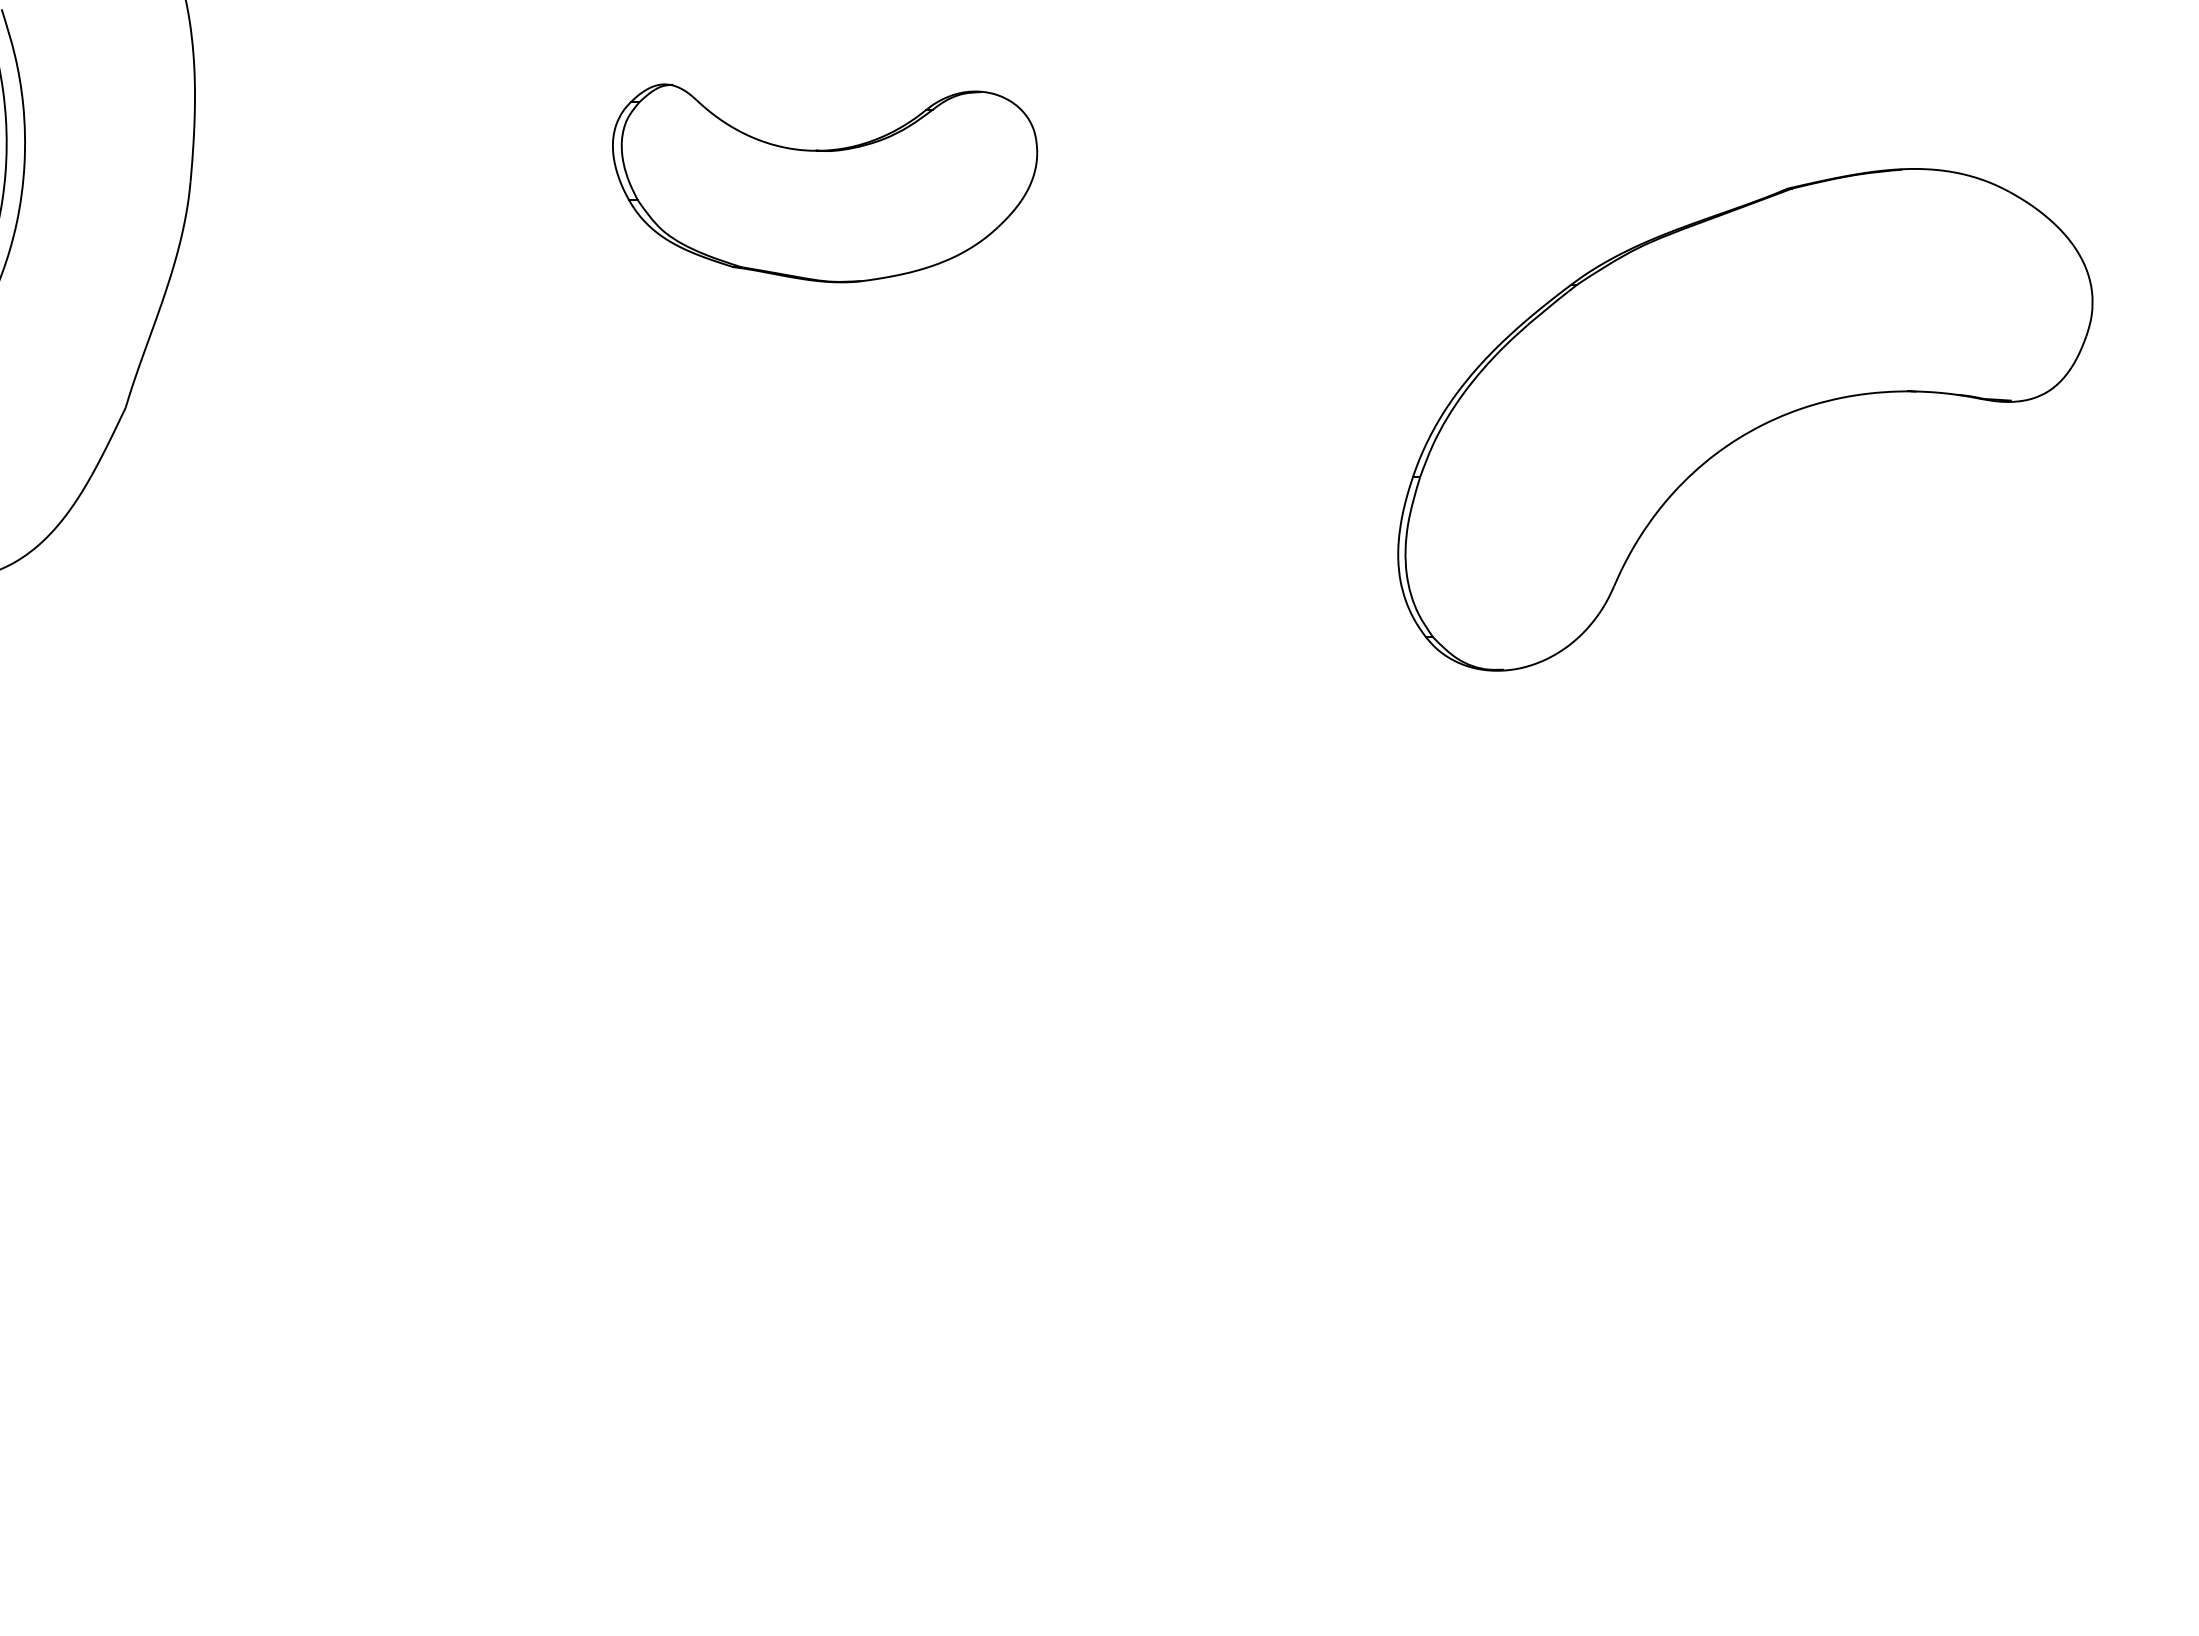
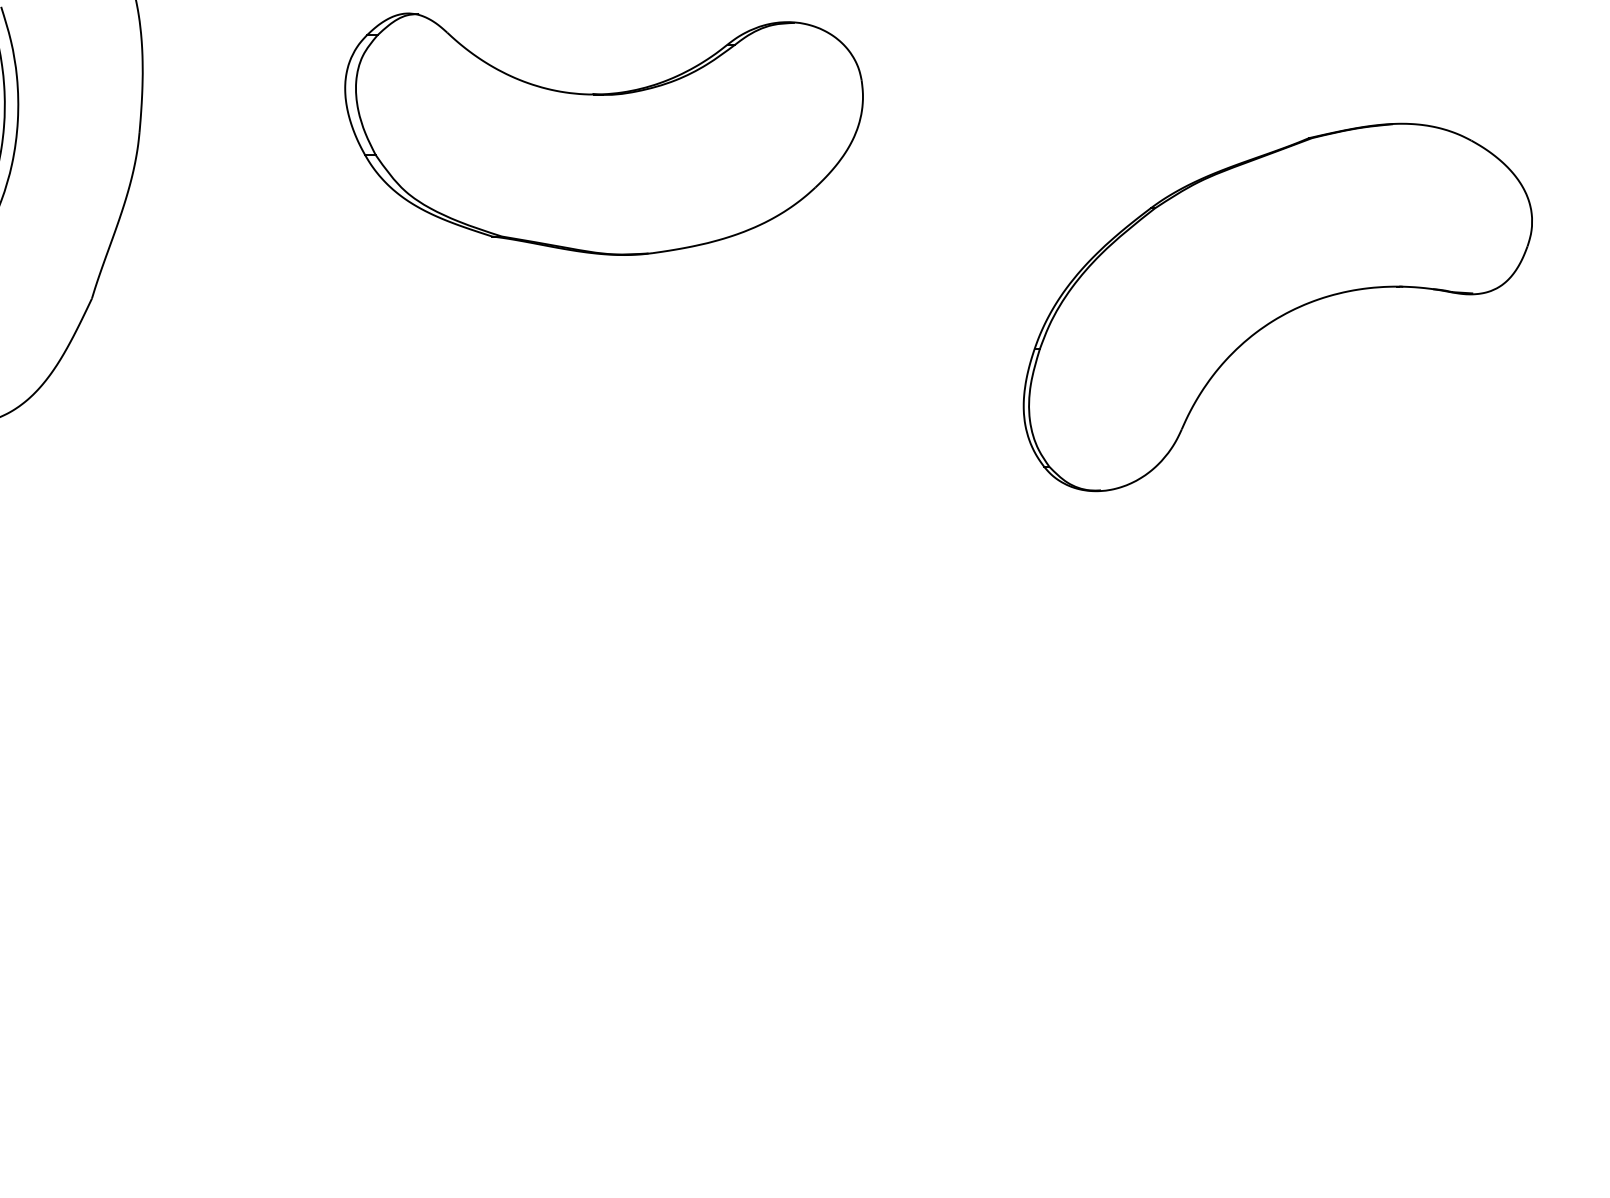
part: (824, 183) -> (603, 134), size x1.67

